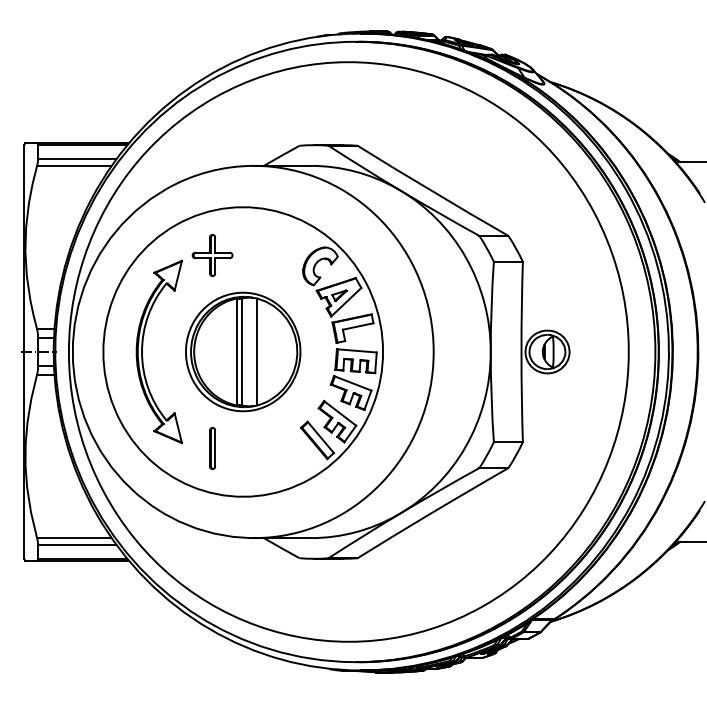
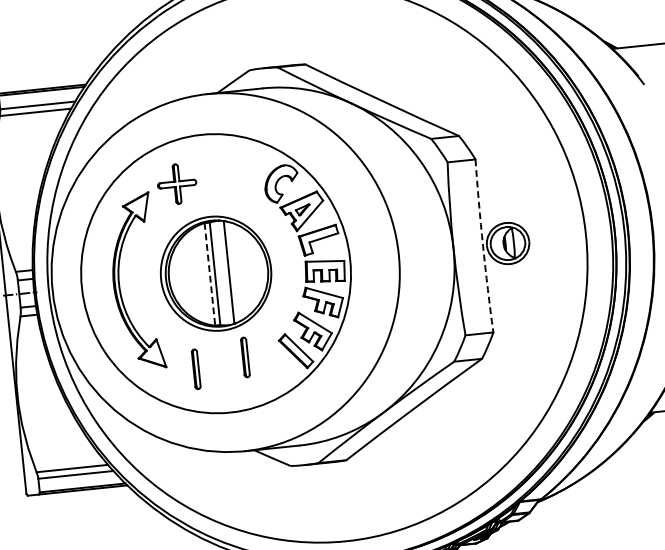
line: (236, 352) -> (209, 274), solid -> dashed
arc: (521, 352) -> (483, 246), solid -> dashed
part: (264, 441) -> (245, 357), added

